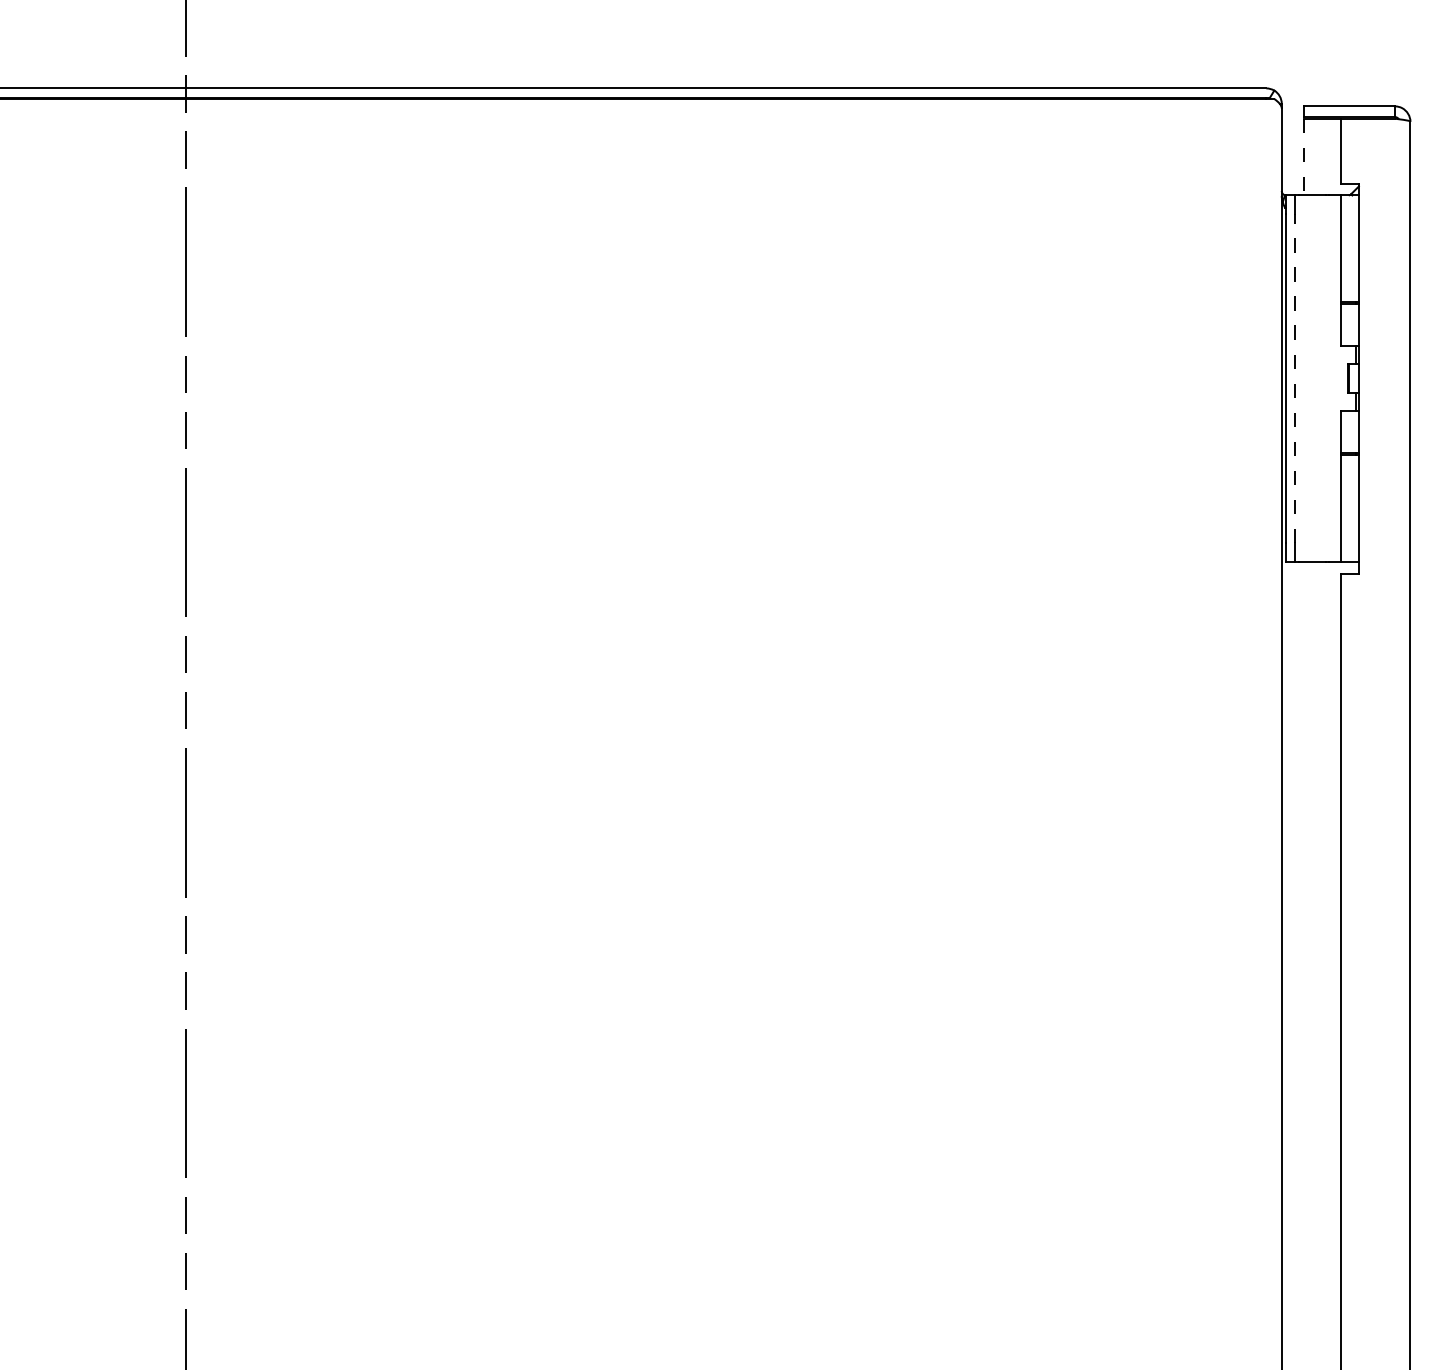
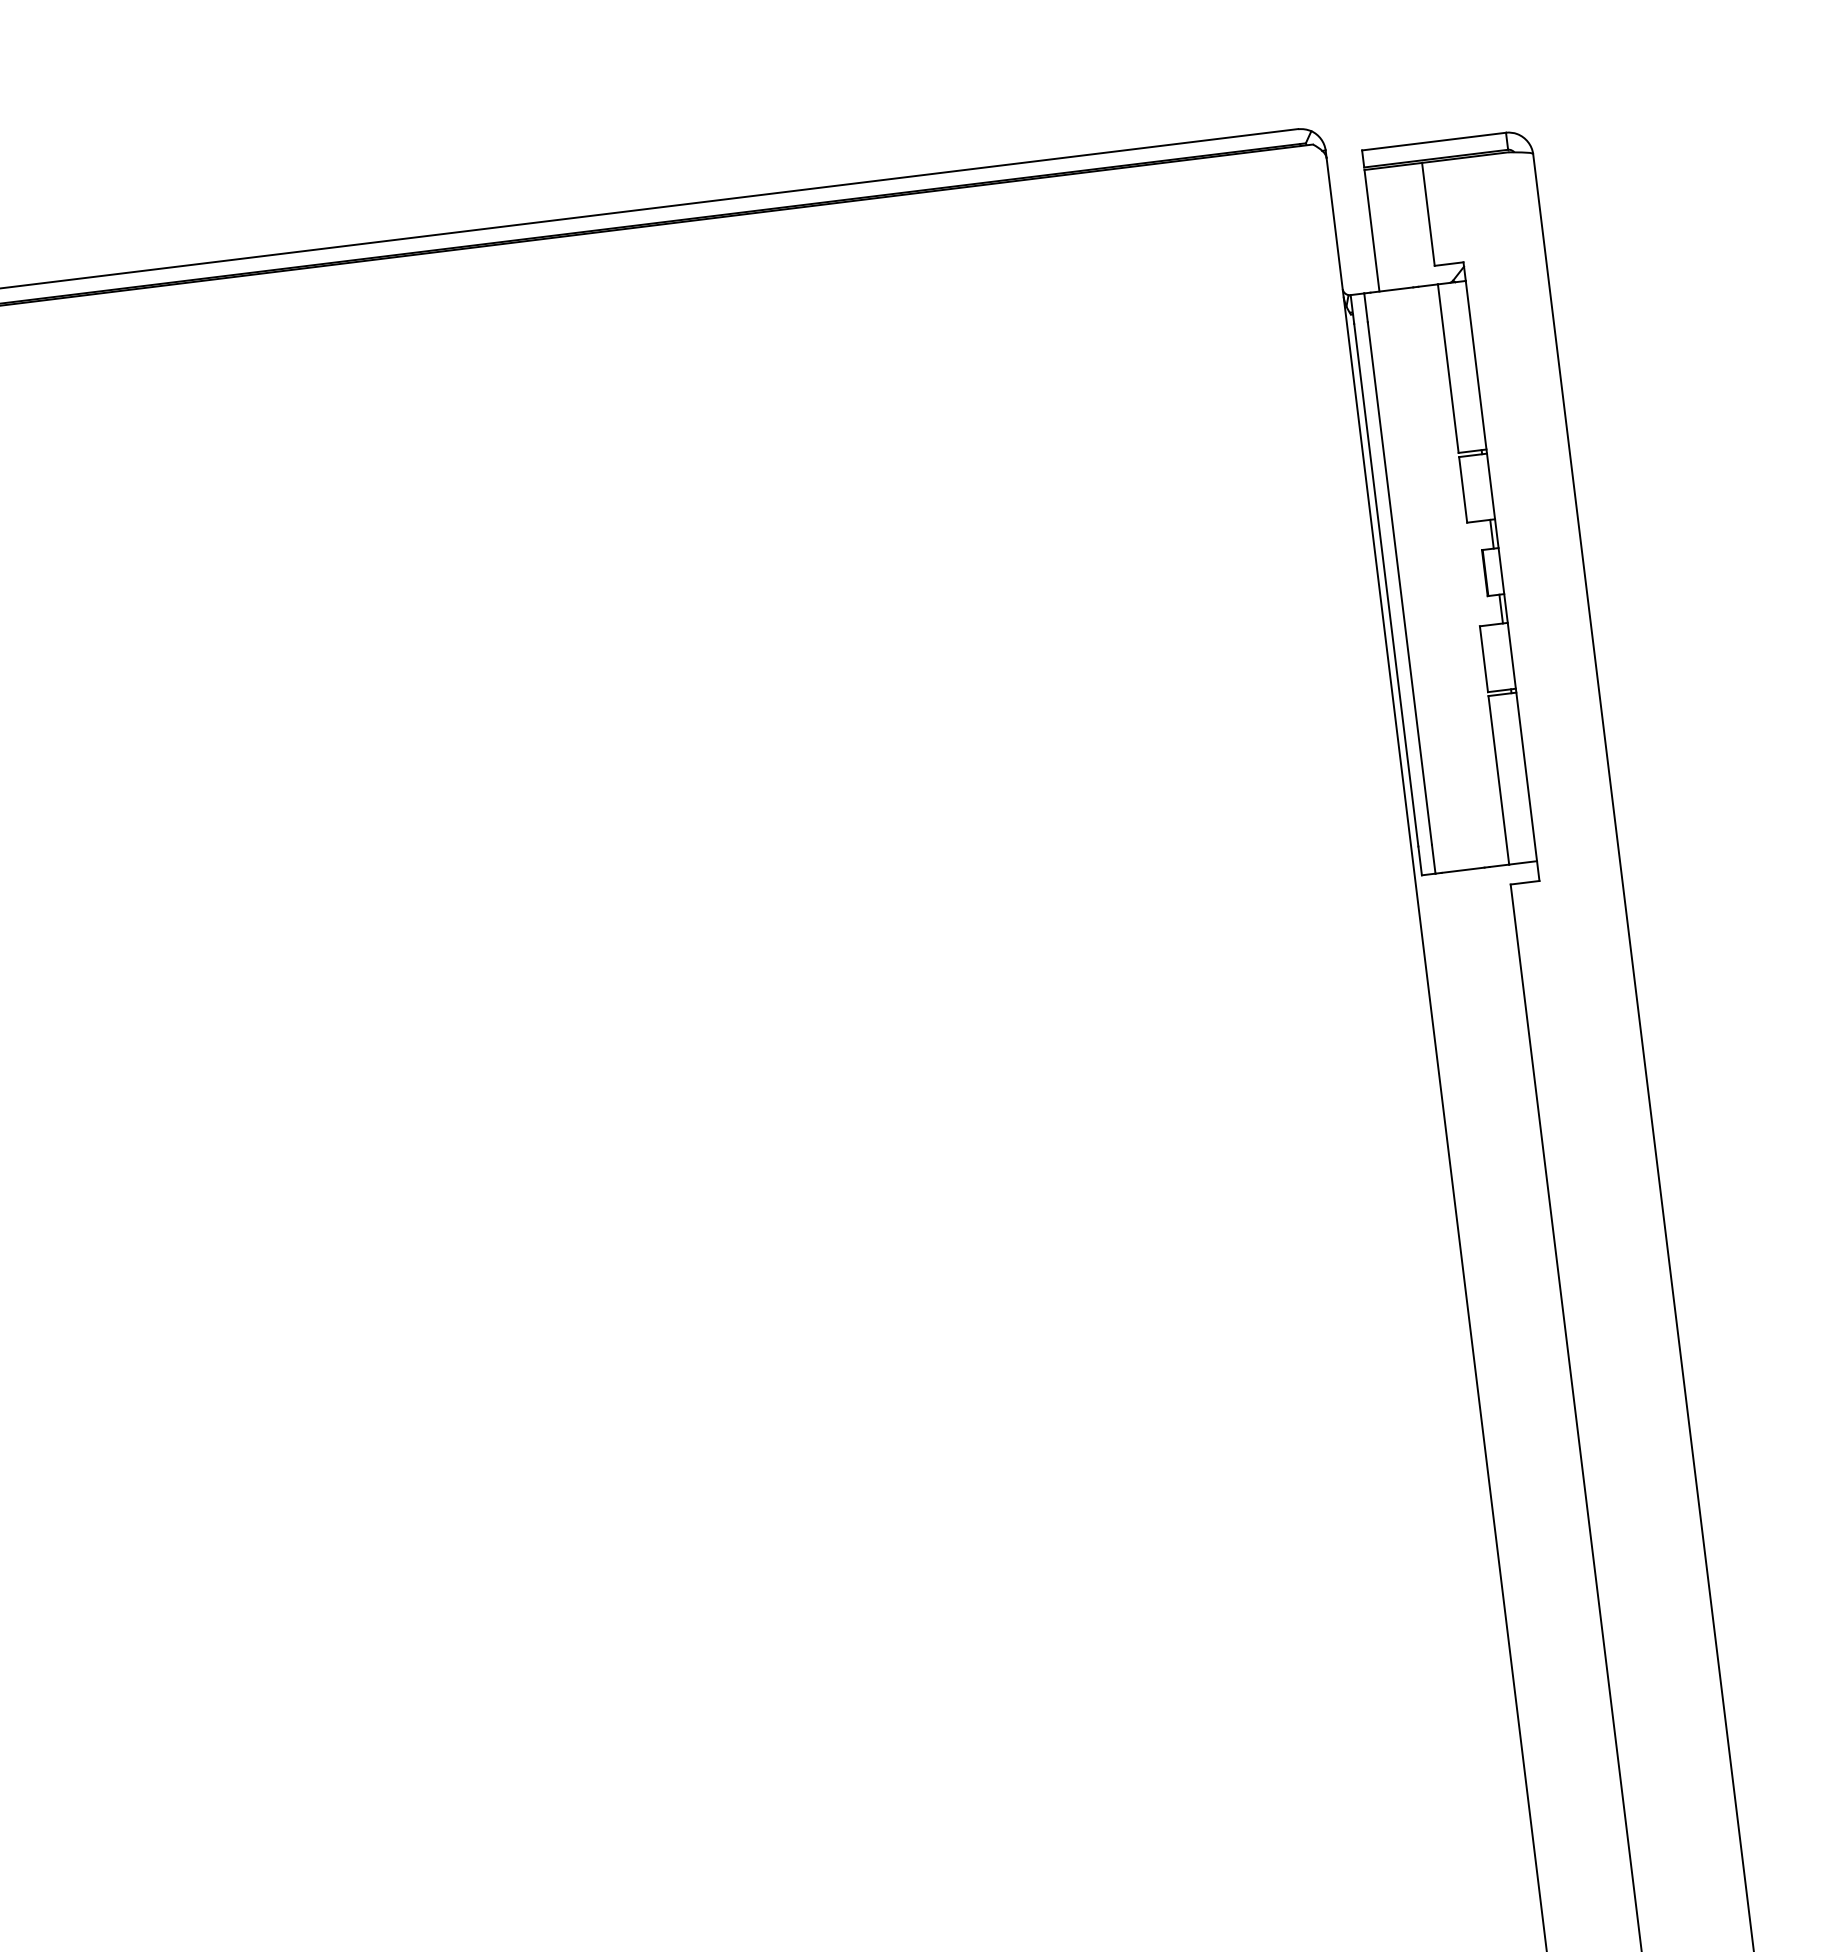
line: (1304, 157) -> (1372, 231), dashed -> solid
line: (1294, 378) -> (1399, 583), dashed -> solid

